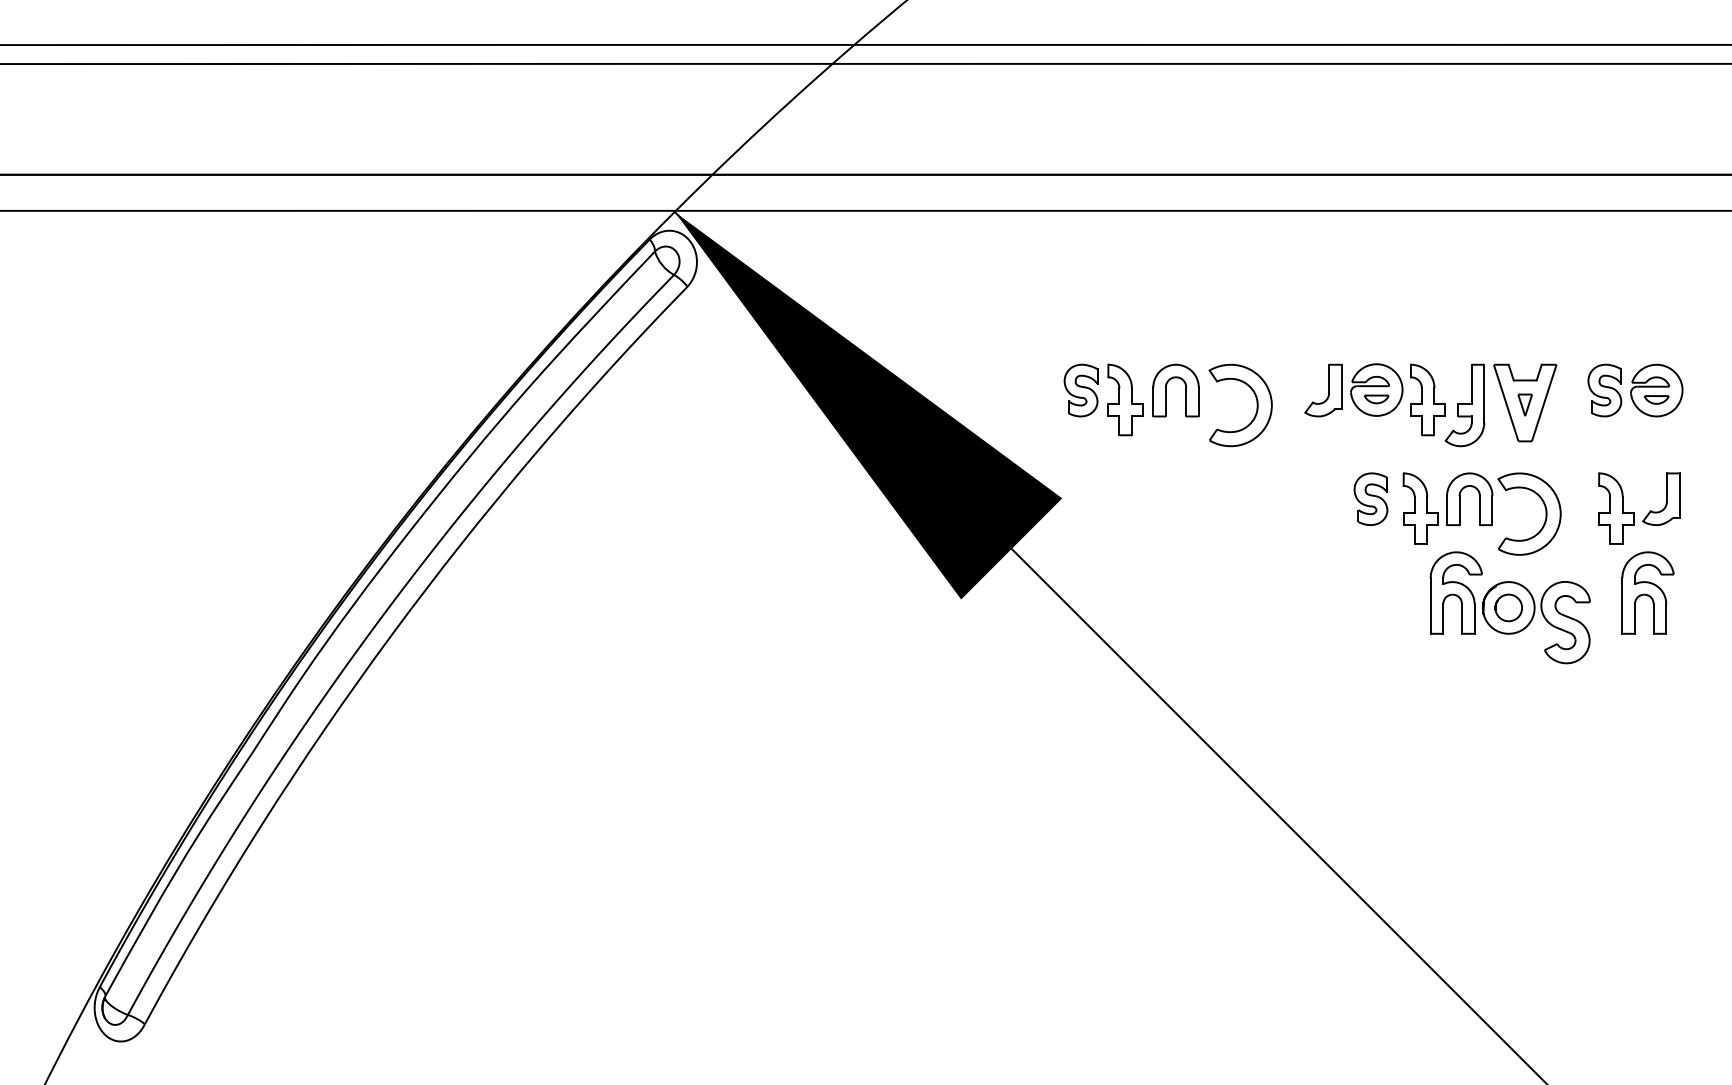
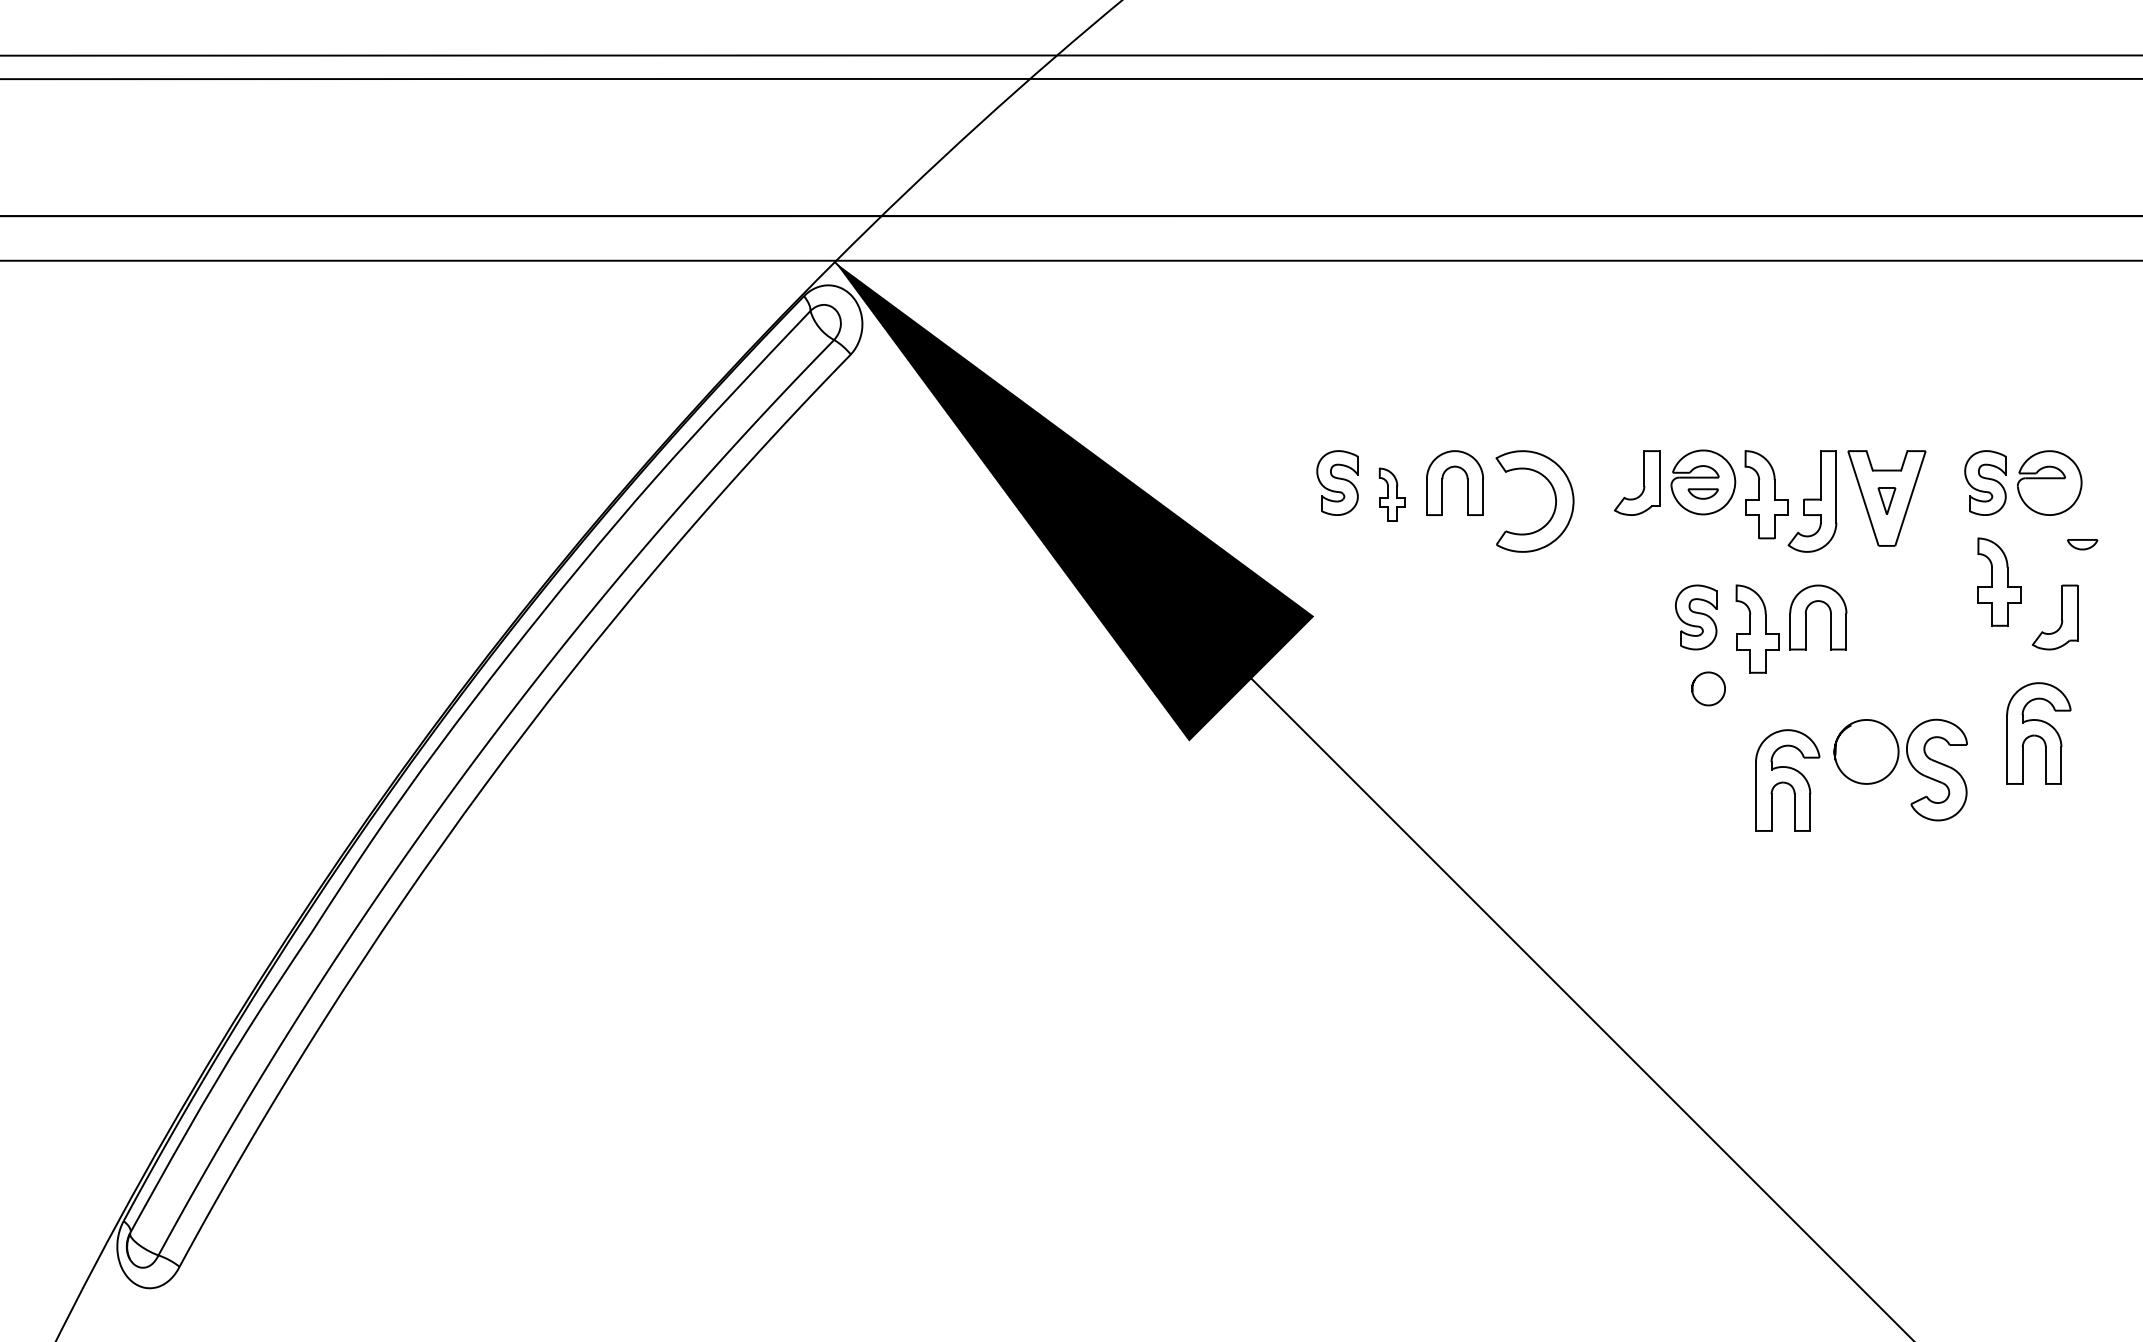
part: (1125, 399) -> (1392, 494), size x0.6
part: (1656, 399) -> (2082, 544), moved
part: (1545, 508) -> (1911, 629), removed
part: (1616, 508) -> (1999, 581), moved
part: (1456, 593) -> (1787, 780), moved
curve: (1503, 597) -> (1701, 675), moved

